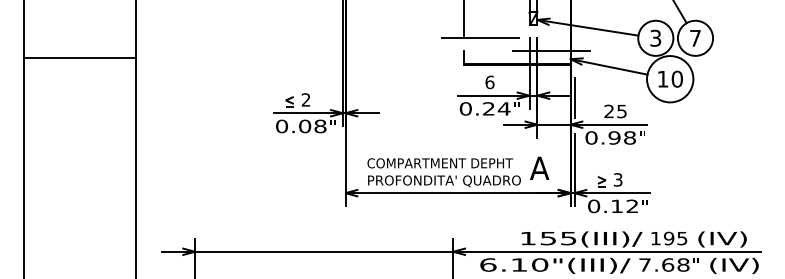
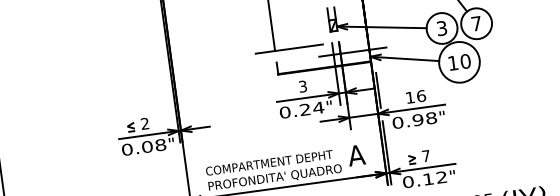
text: (489, 82) -> (302, 86), 6 -> 3
text: (615, 111) -> (415, 96), 25 -> 16
text: (617, 179) -> (425, 155), 3 -> 7

